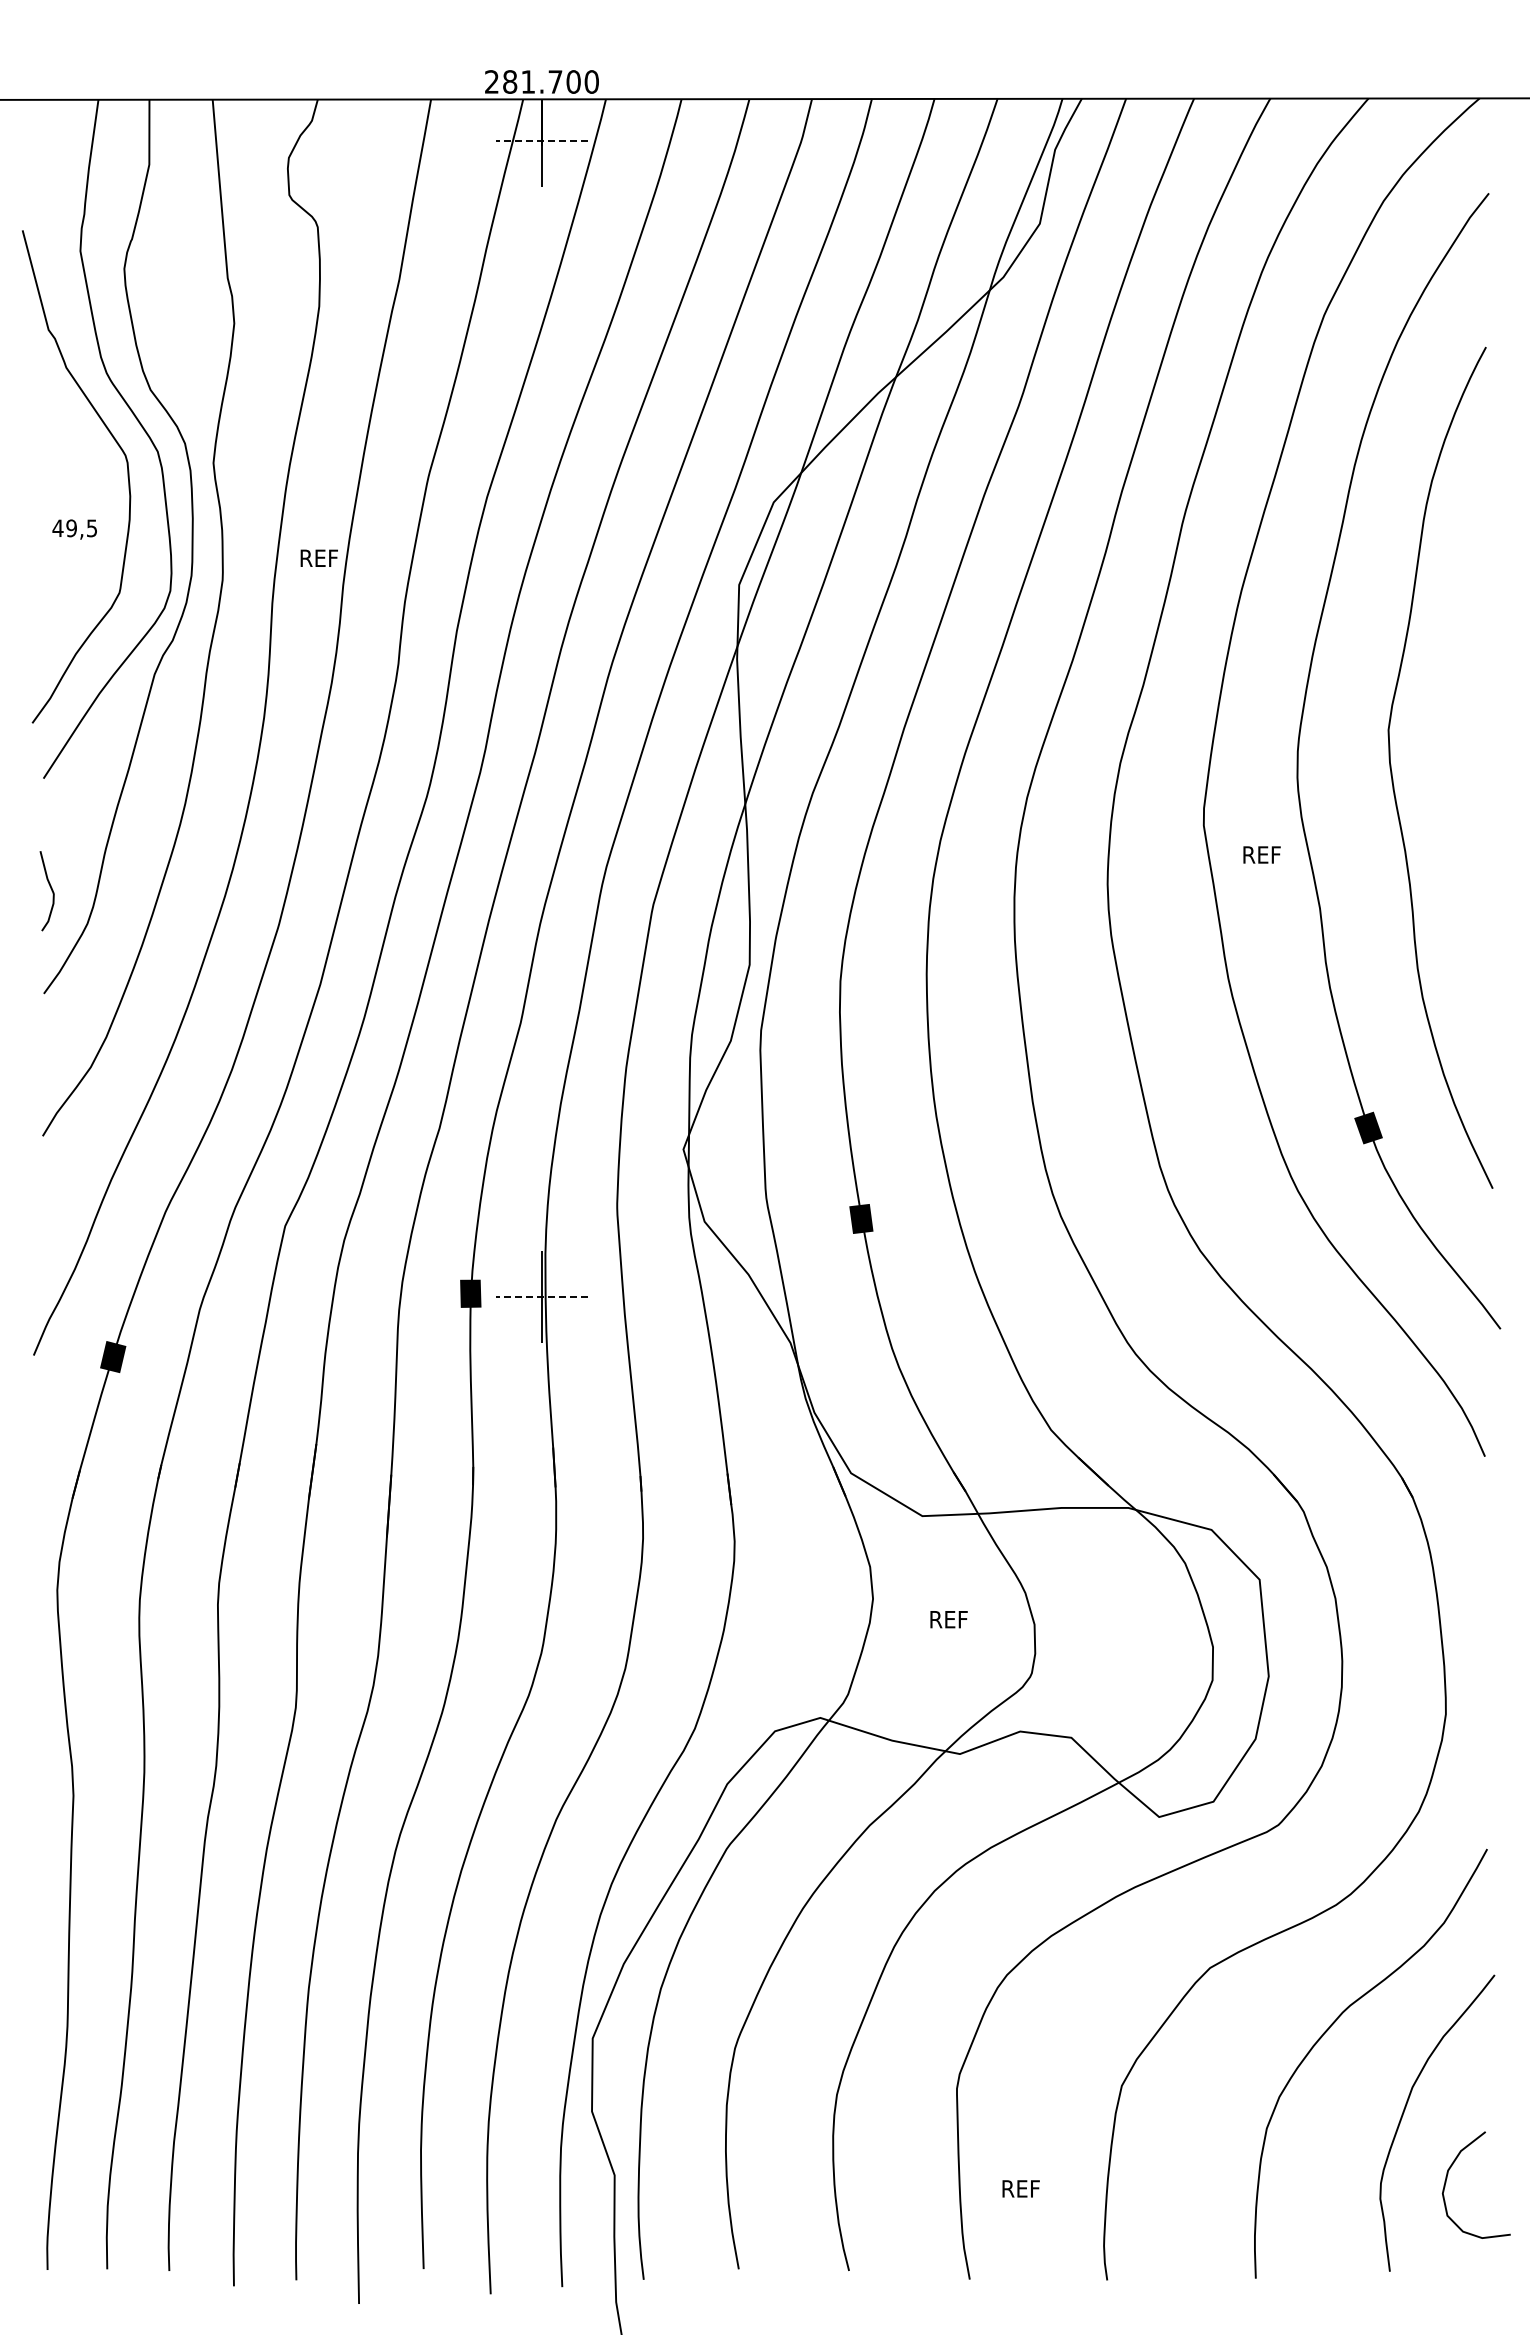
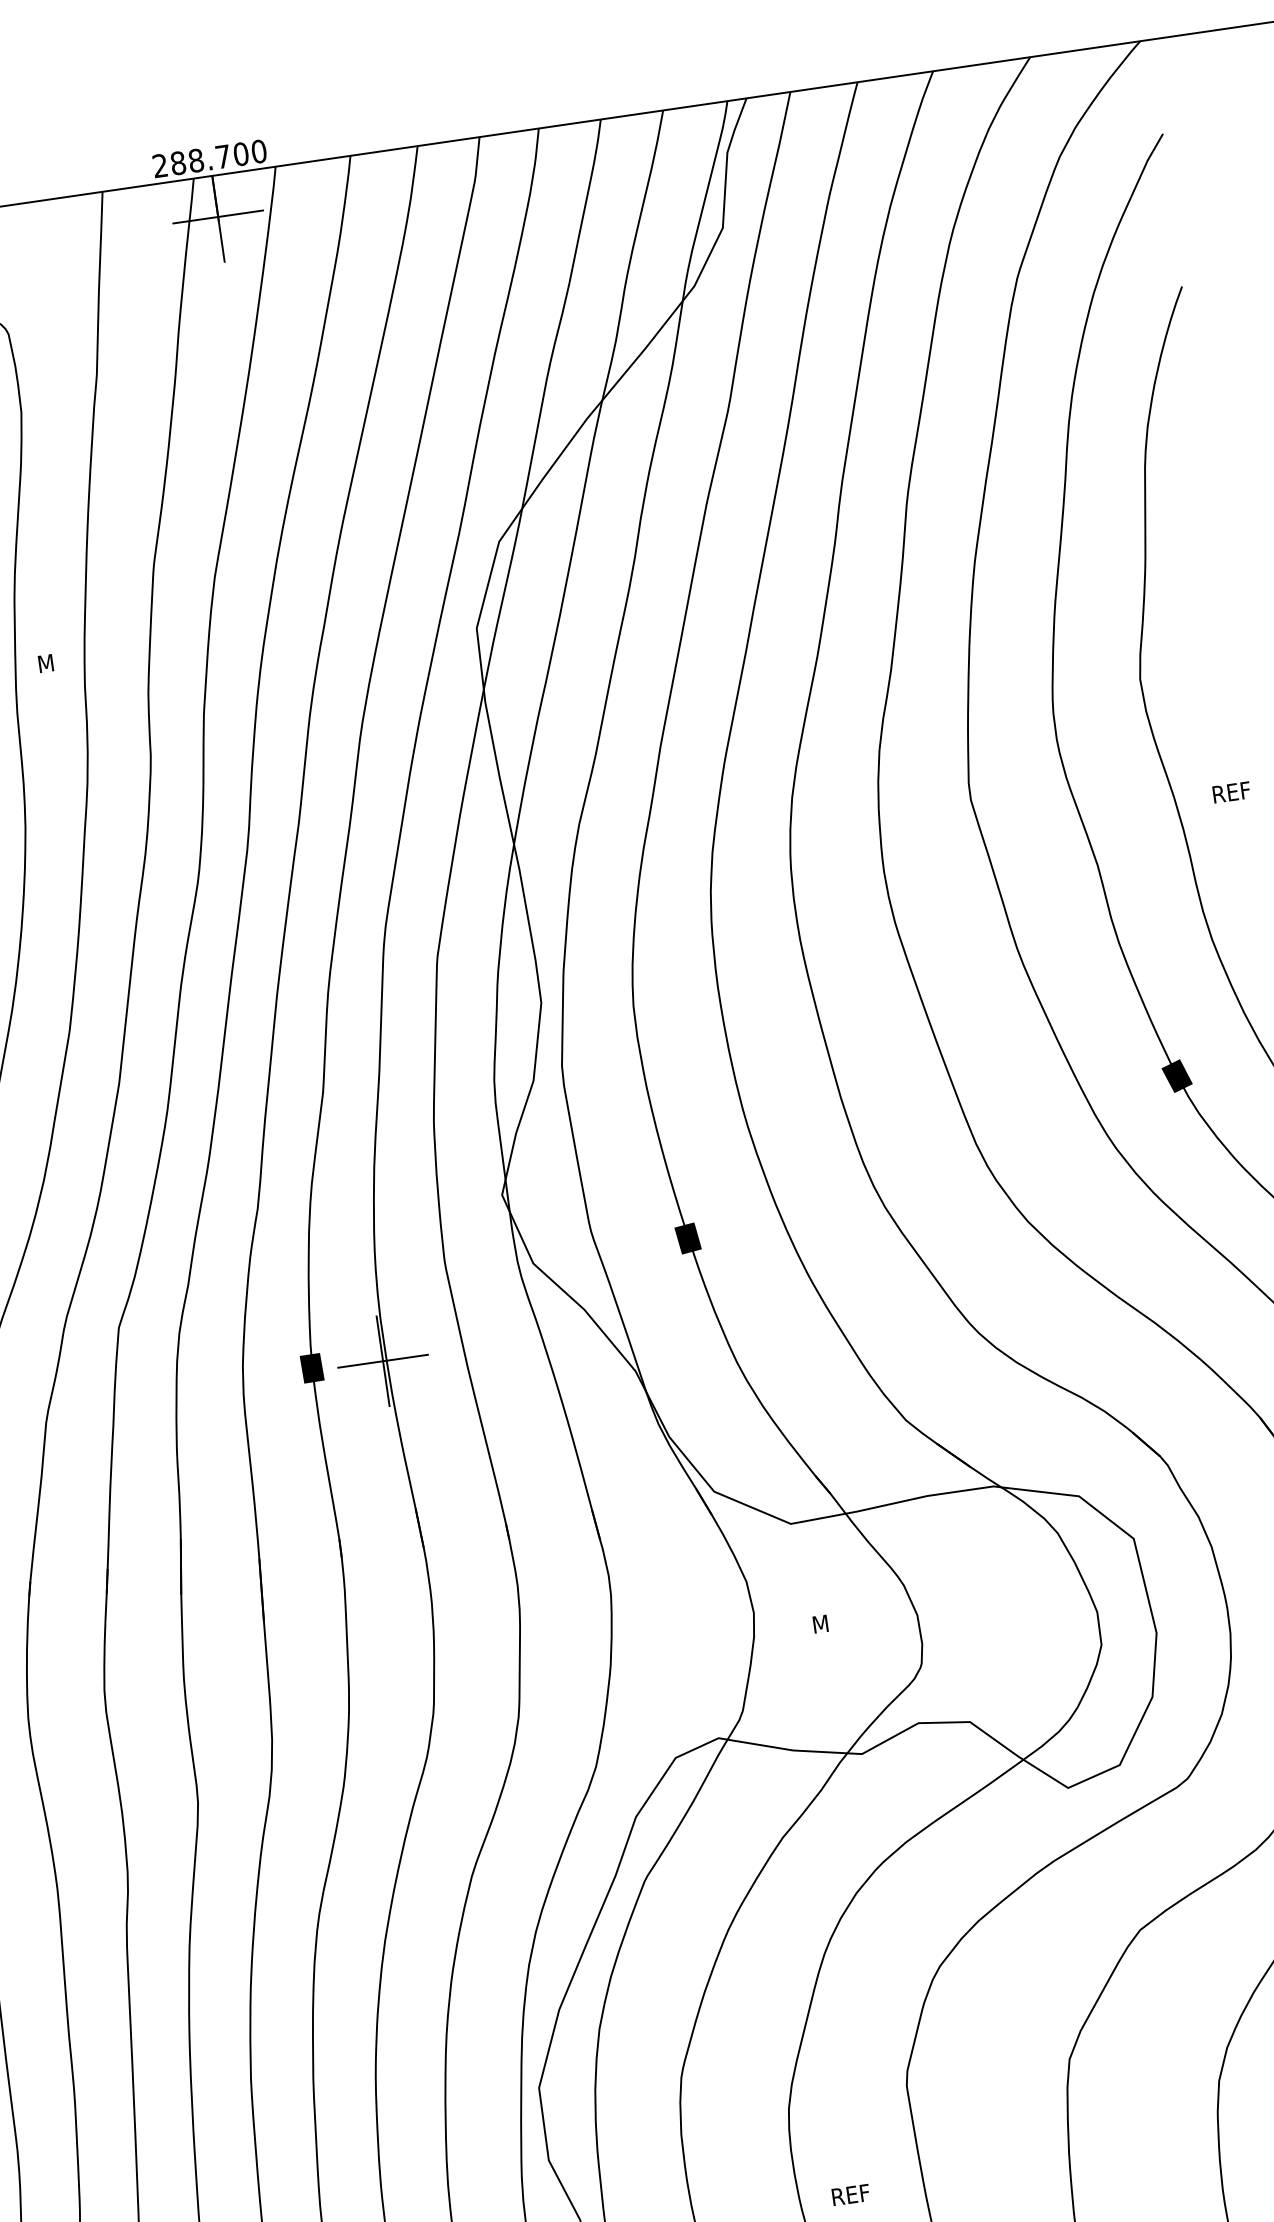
text: (528, 81) -> (196, 160), 281.700 -> 288.700
line: (541, 140) -> (217, 216), dashed -> solid
text: (319, 557) -> (57, 661), REF -> M
text: (1261, 854) -> (1231, 792), moved
line: (541, 1296) -> (382, 1360), dashed -> solid
text: (949, 1619) -> (832, 1622), REF -> M
text: (1020, 2188) -> (850, 2194), moved

